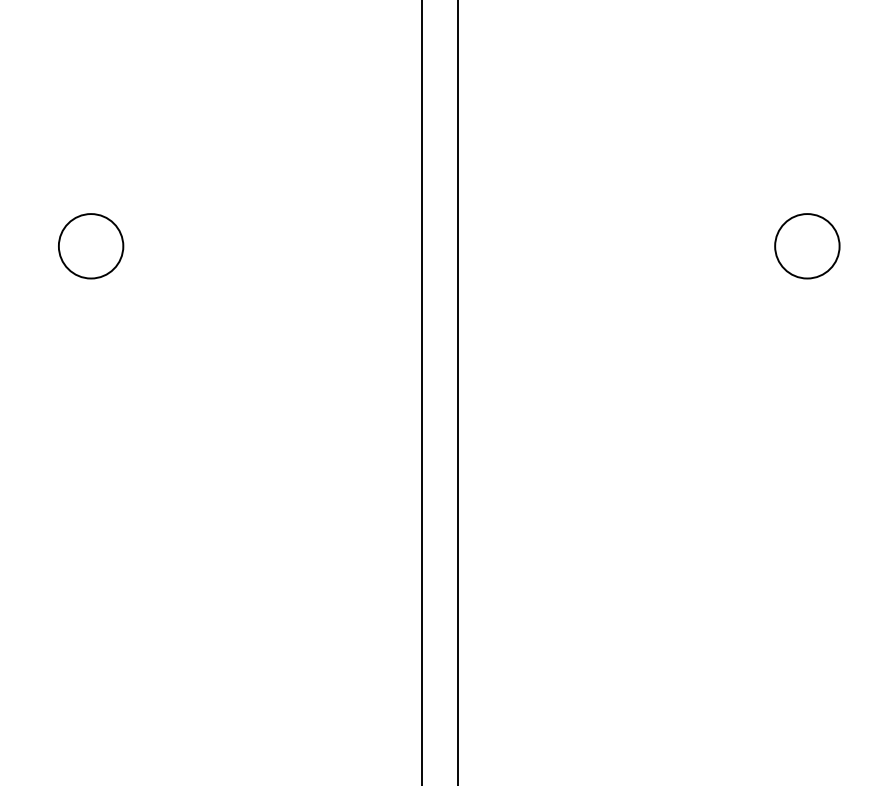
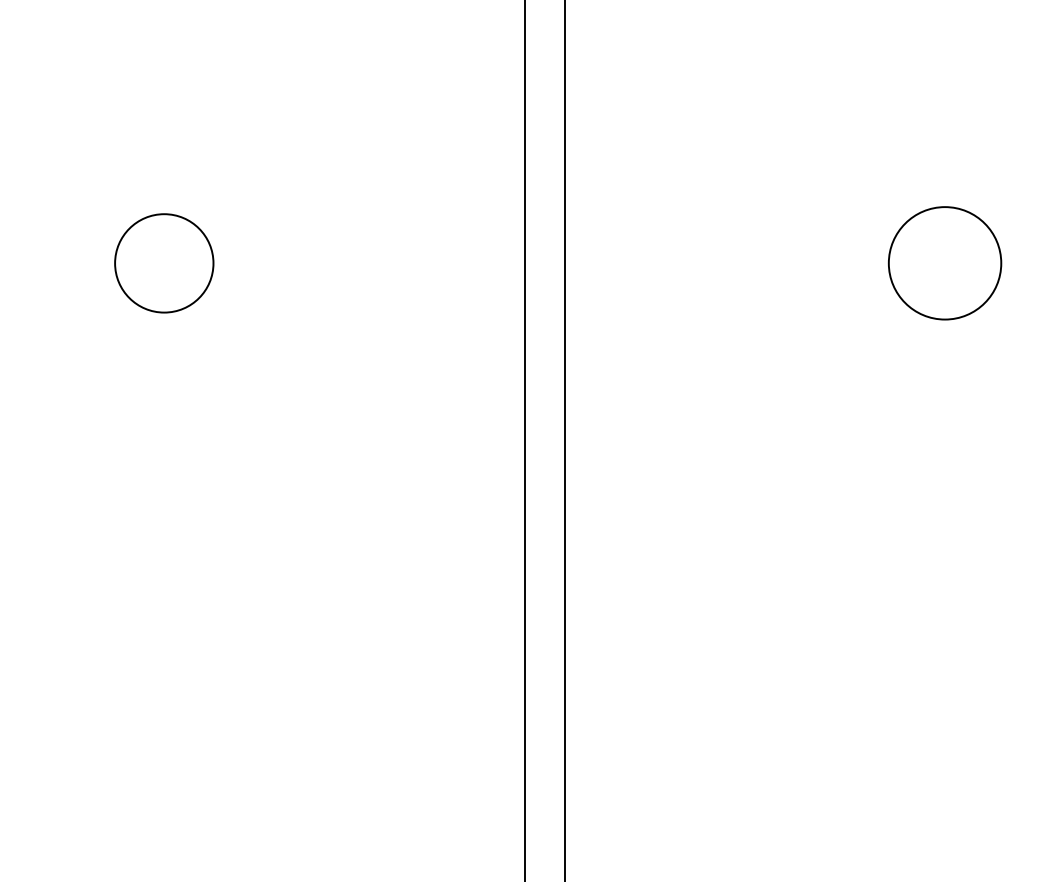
circle: (91, 246) -> (164, 263), size x1.4
circle: (807, 246) -> (945, 263), size x1.6

